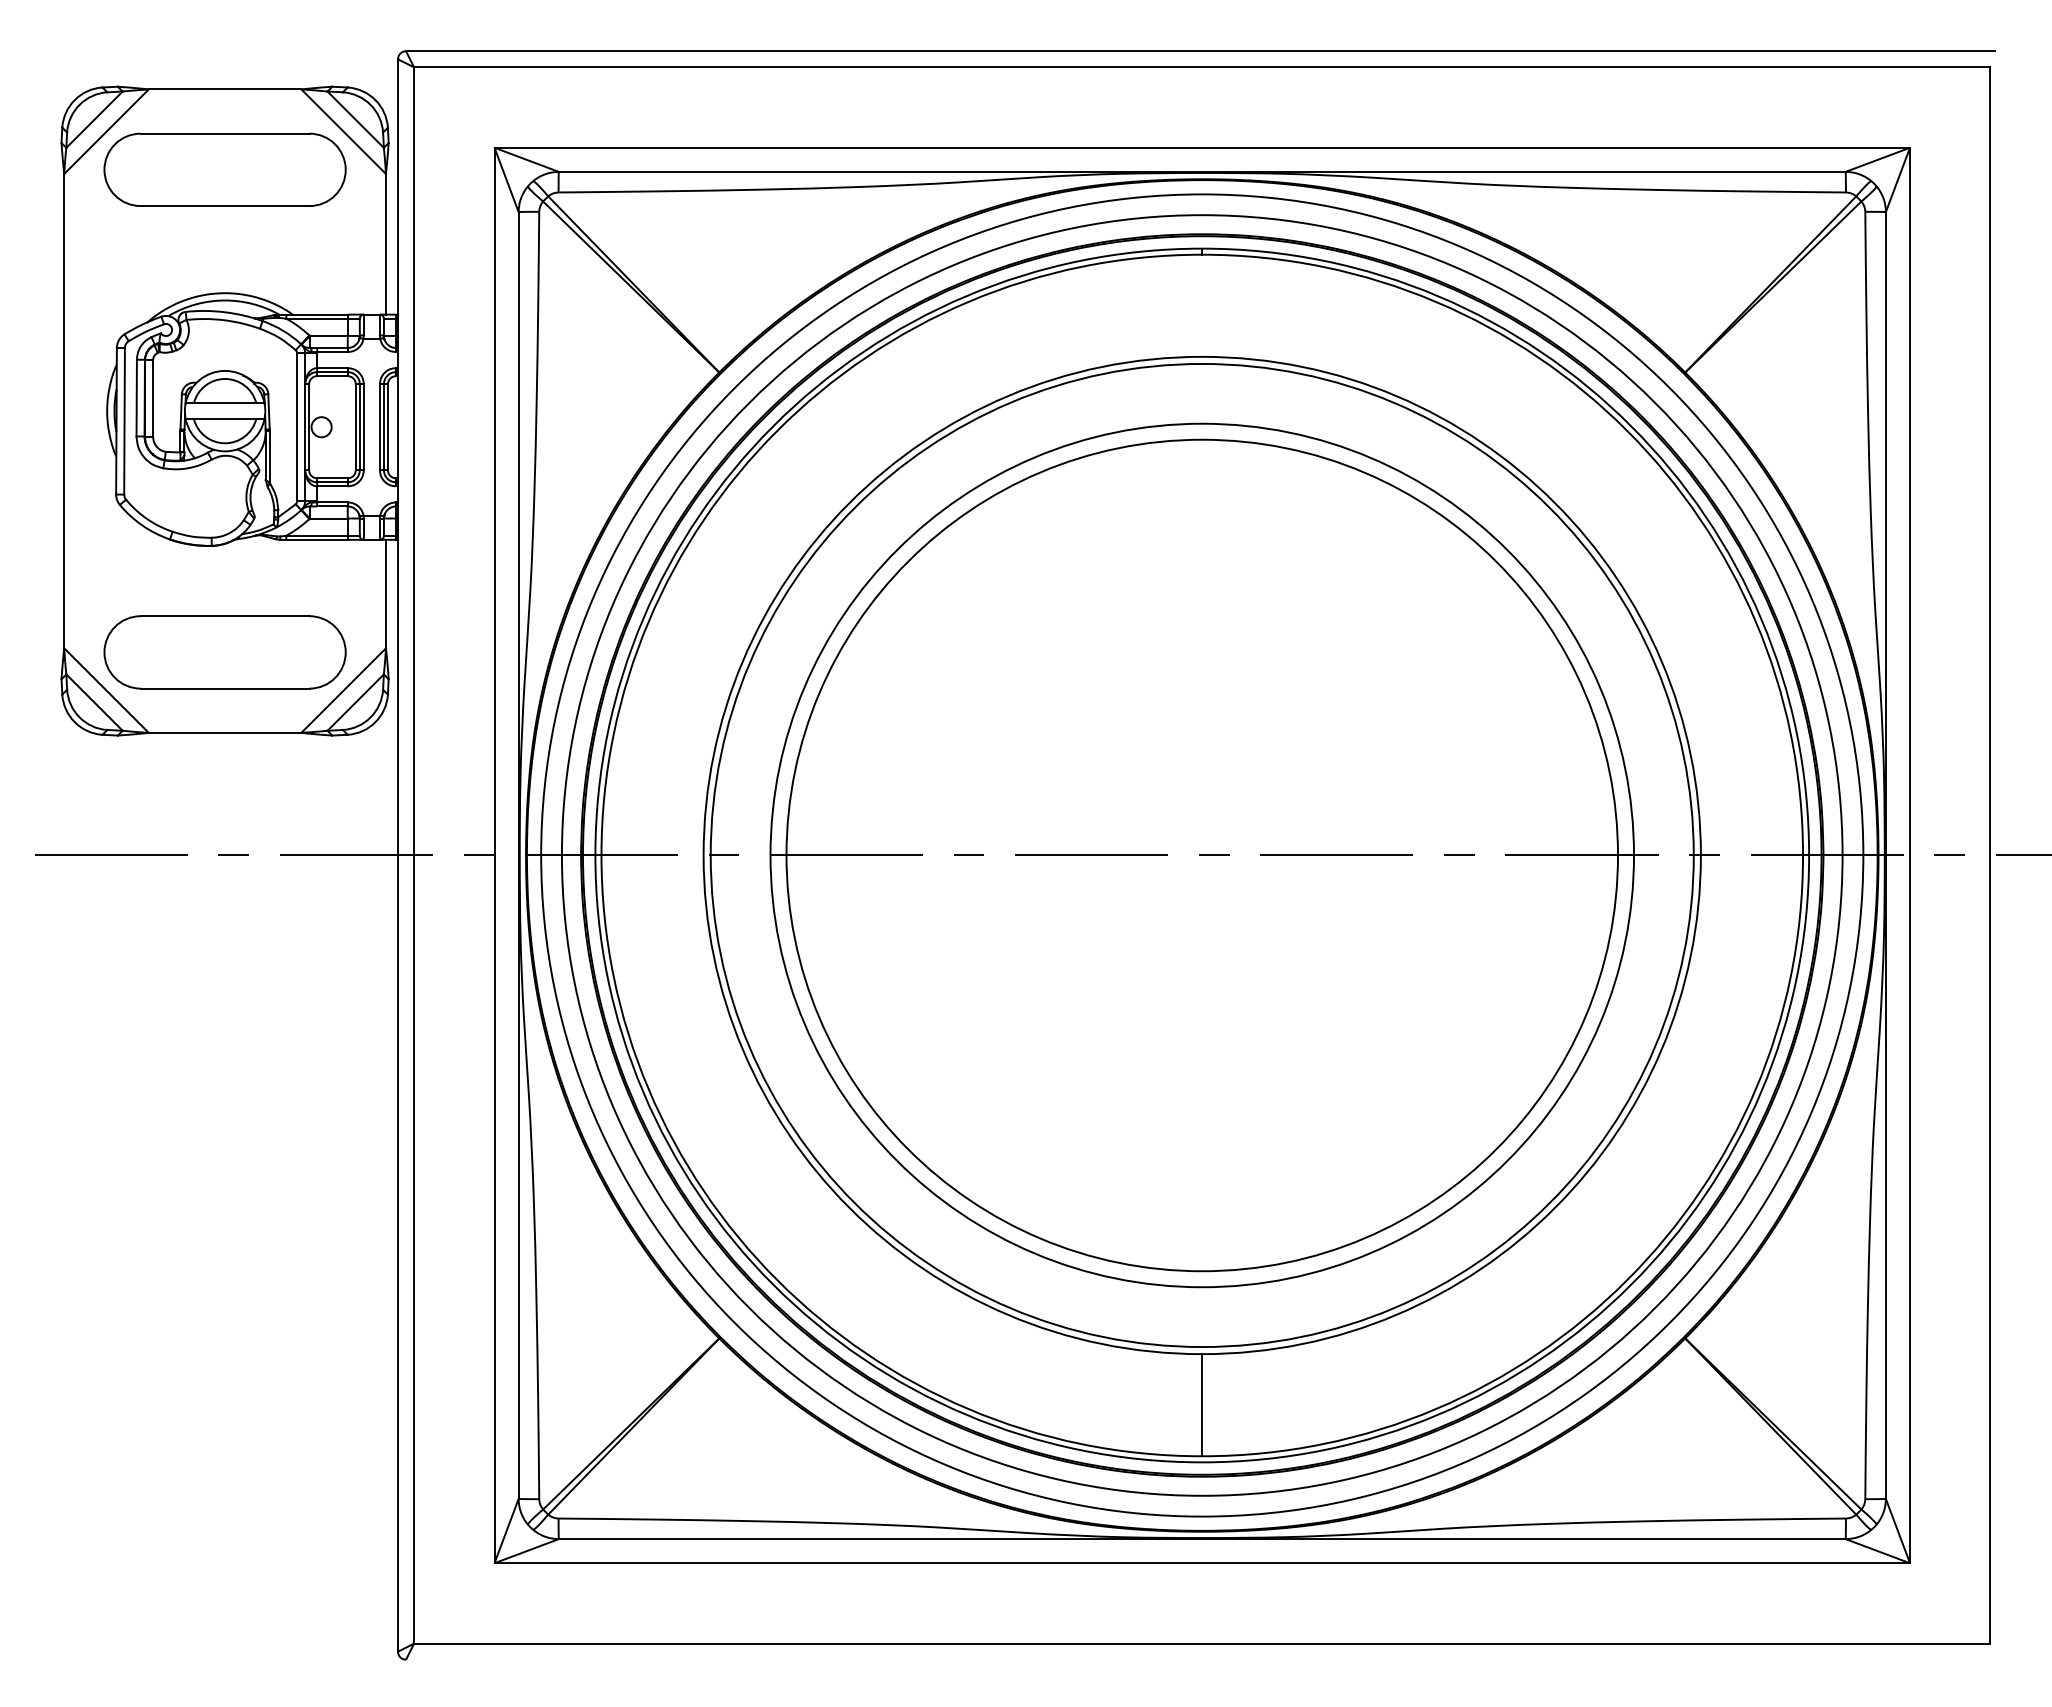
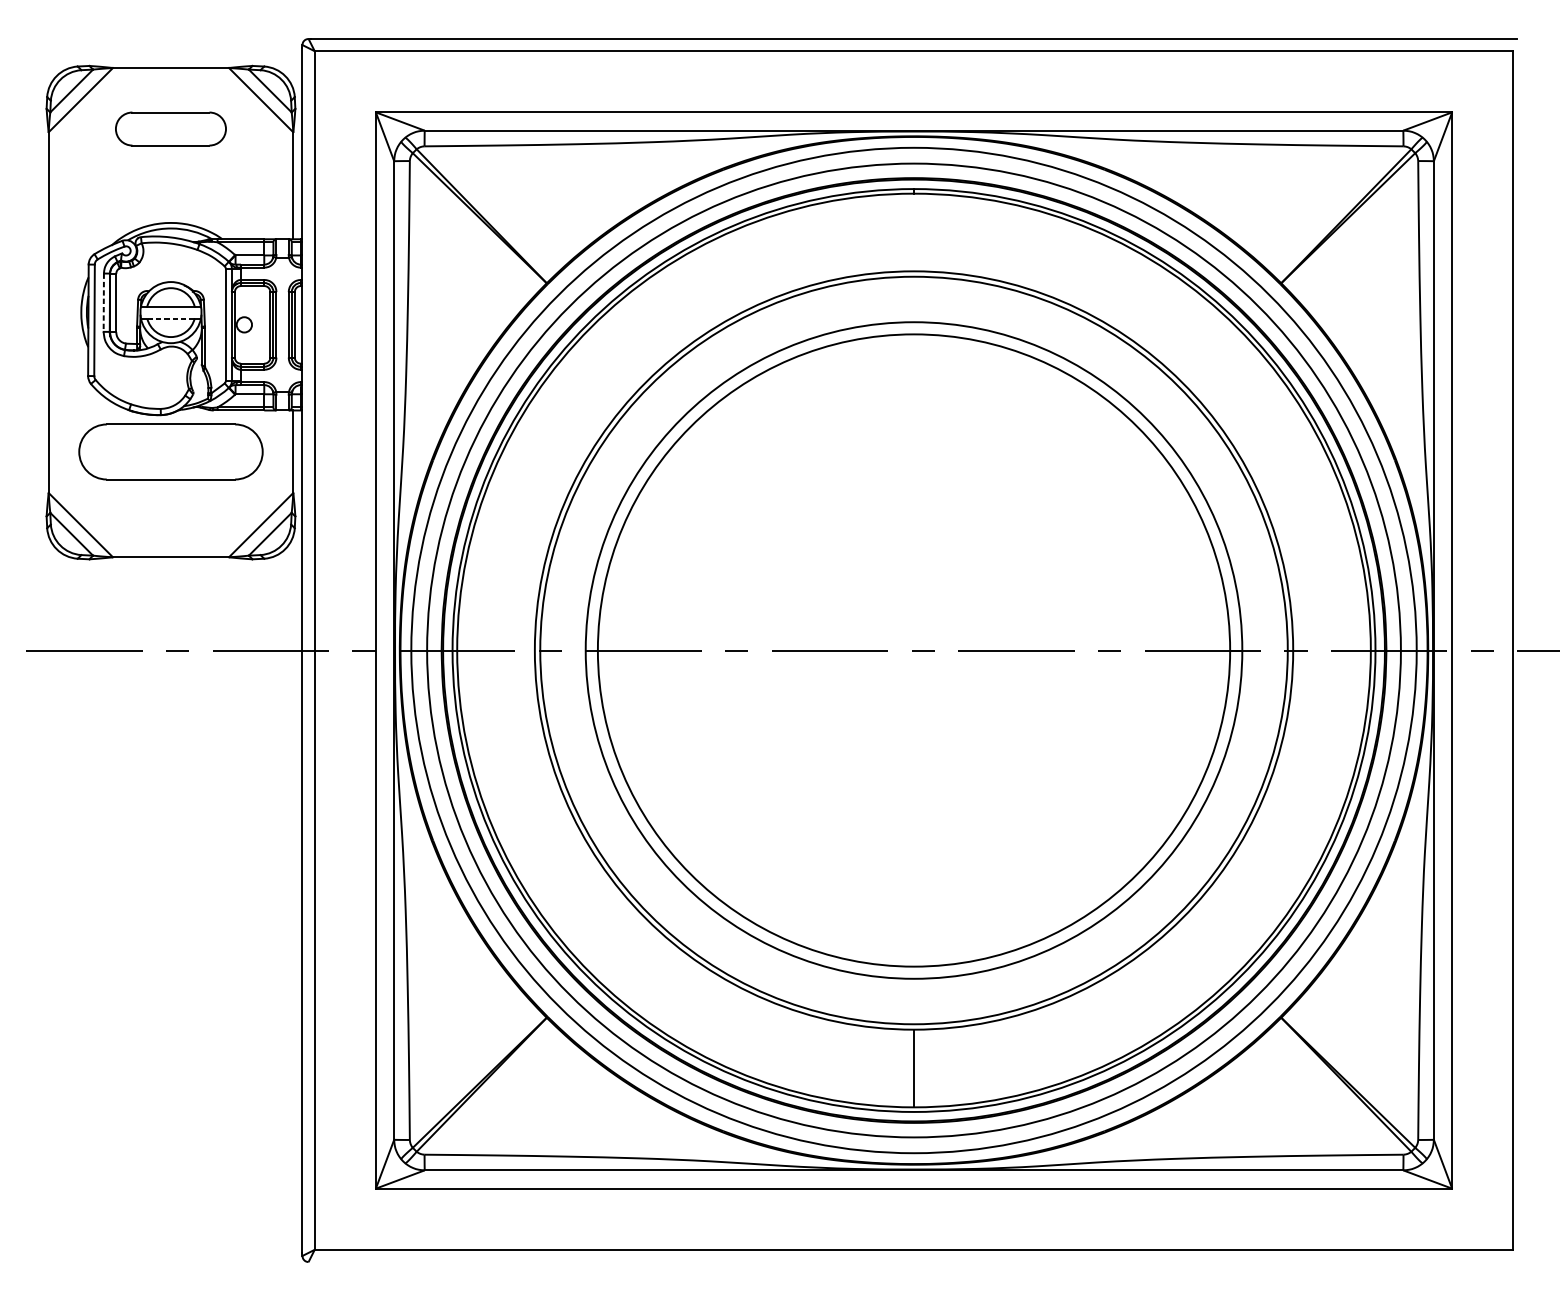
part: (224, 169) -> (170, 128), size x0.6
line: (136, 398) -> (103, 303), solid -> dashed
line: (224, 419) -> (170, 318), solid -> dashed
part: (224, 652) -> (170, 452), moved

